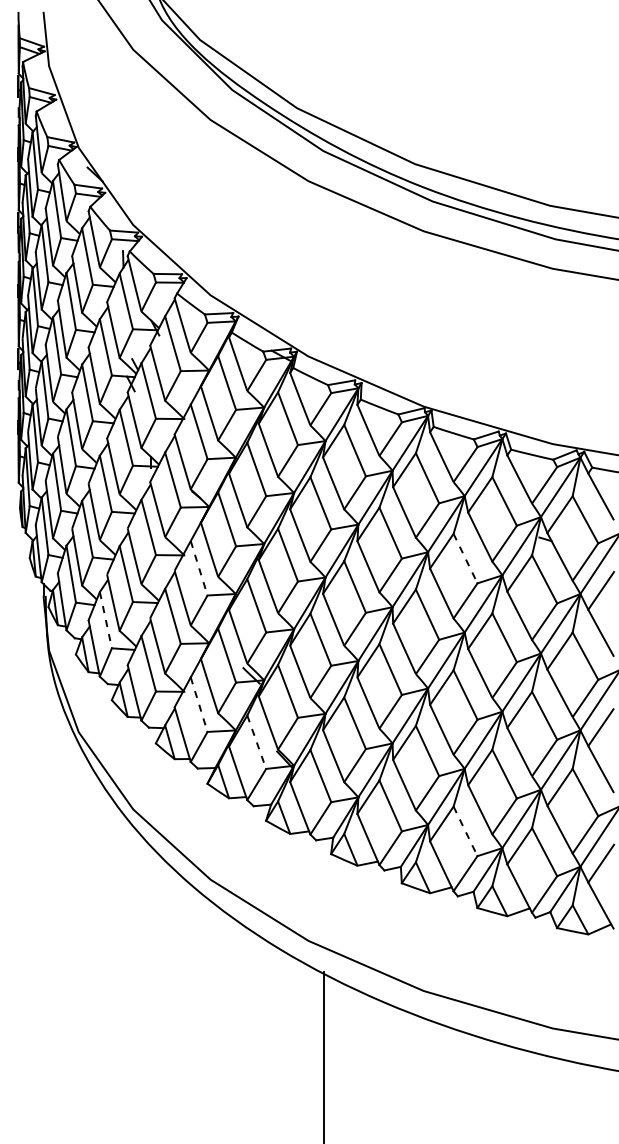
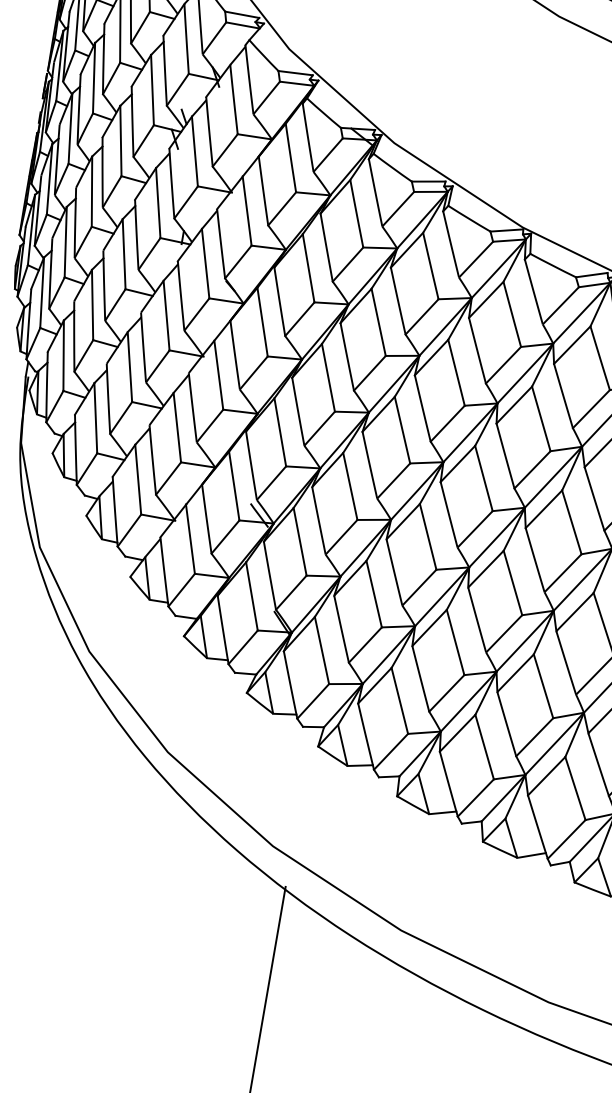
line: (465, 558) -> (541, 418), dashed -> solid
line: (199, 568) -> (219, 375), dashed -> solid
line: (105, 620) -> (95, 418), dashed -> solid
line: (199, 704) -> (190, 539), dashed -> solid
line: (256, 742) -> (251, 596), dashed -> solid
line: (465, 831) -> (484, 747), dashed -> solid

